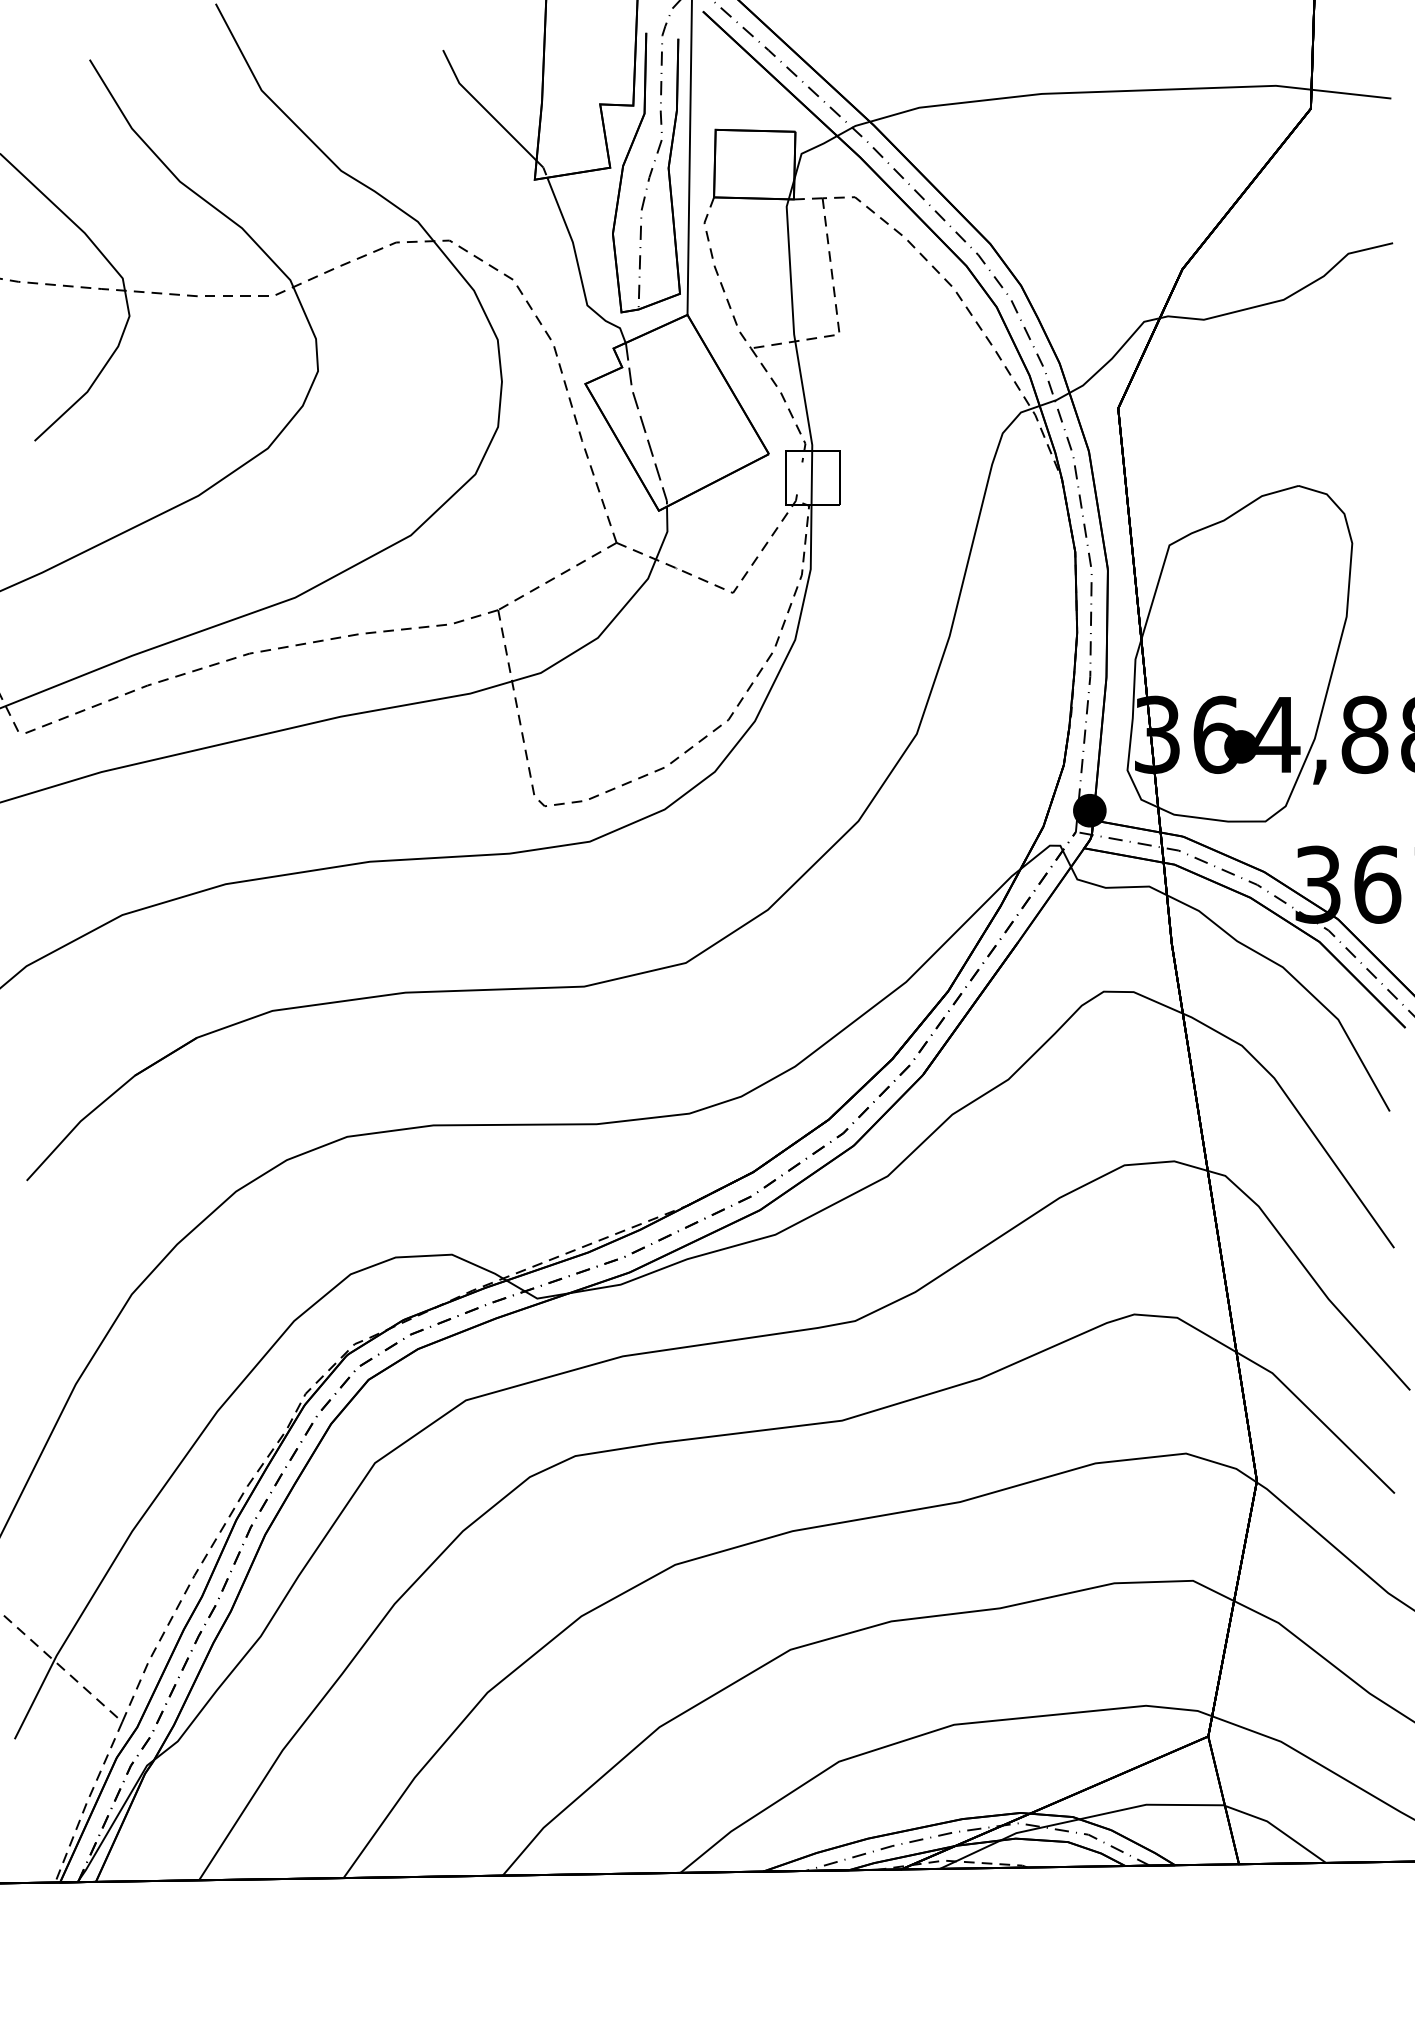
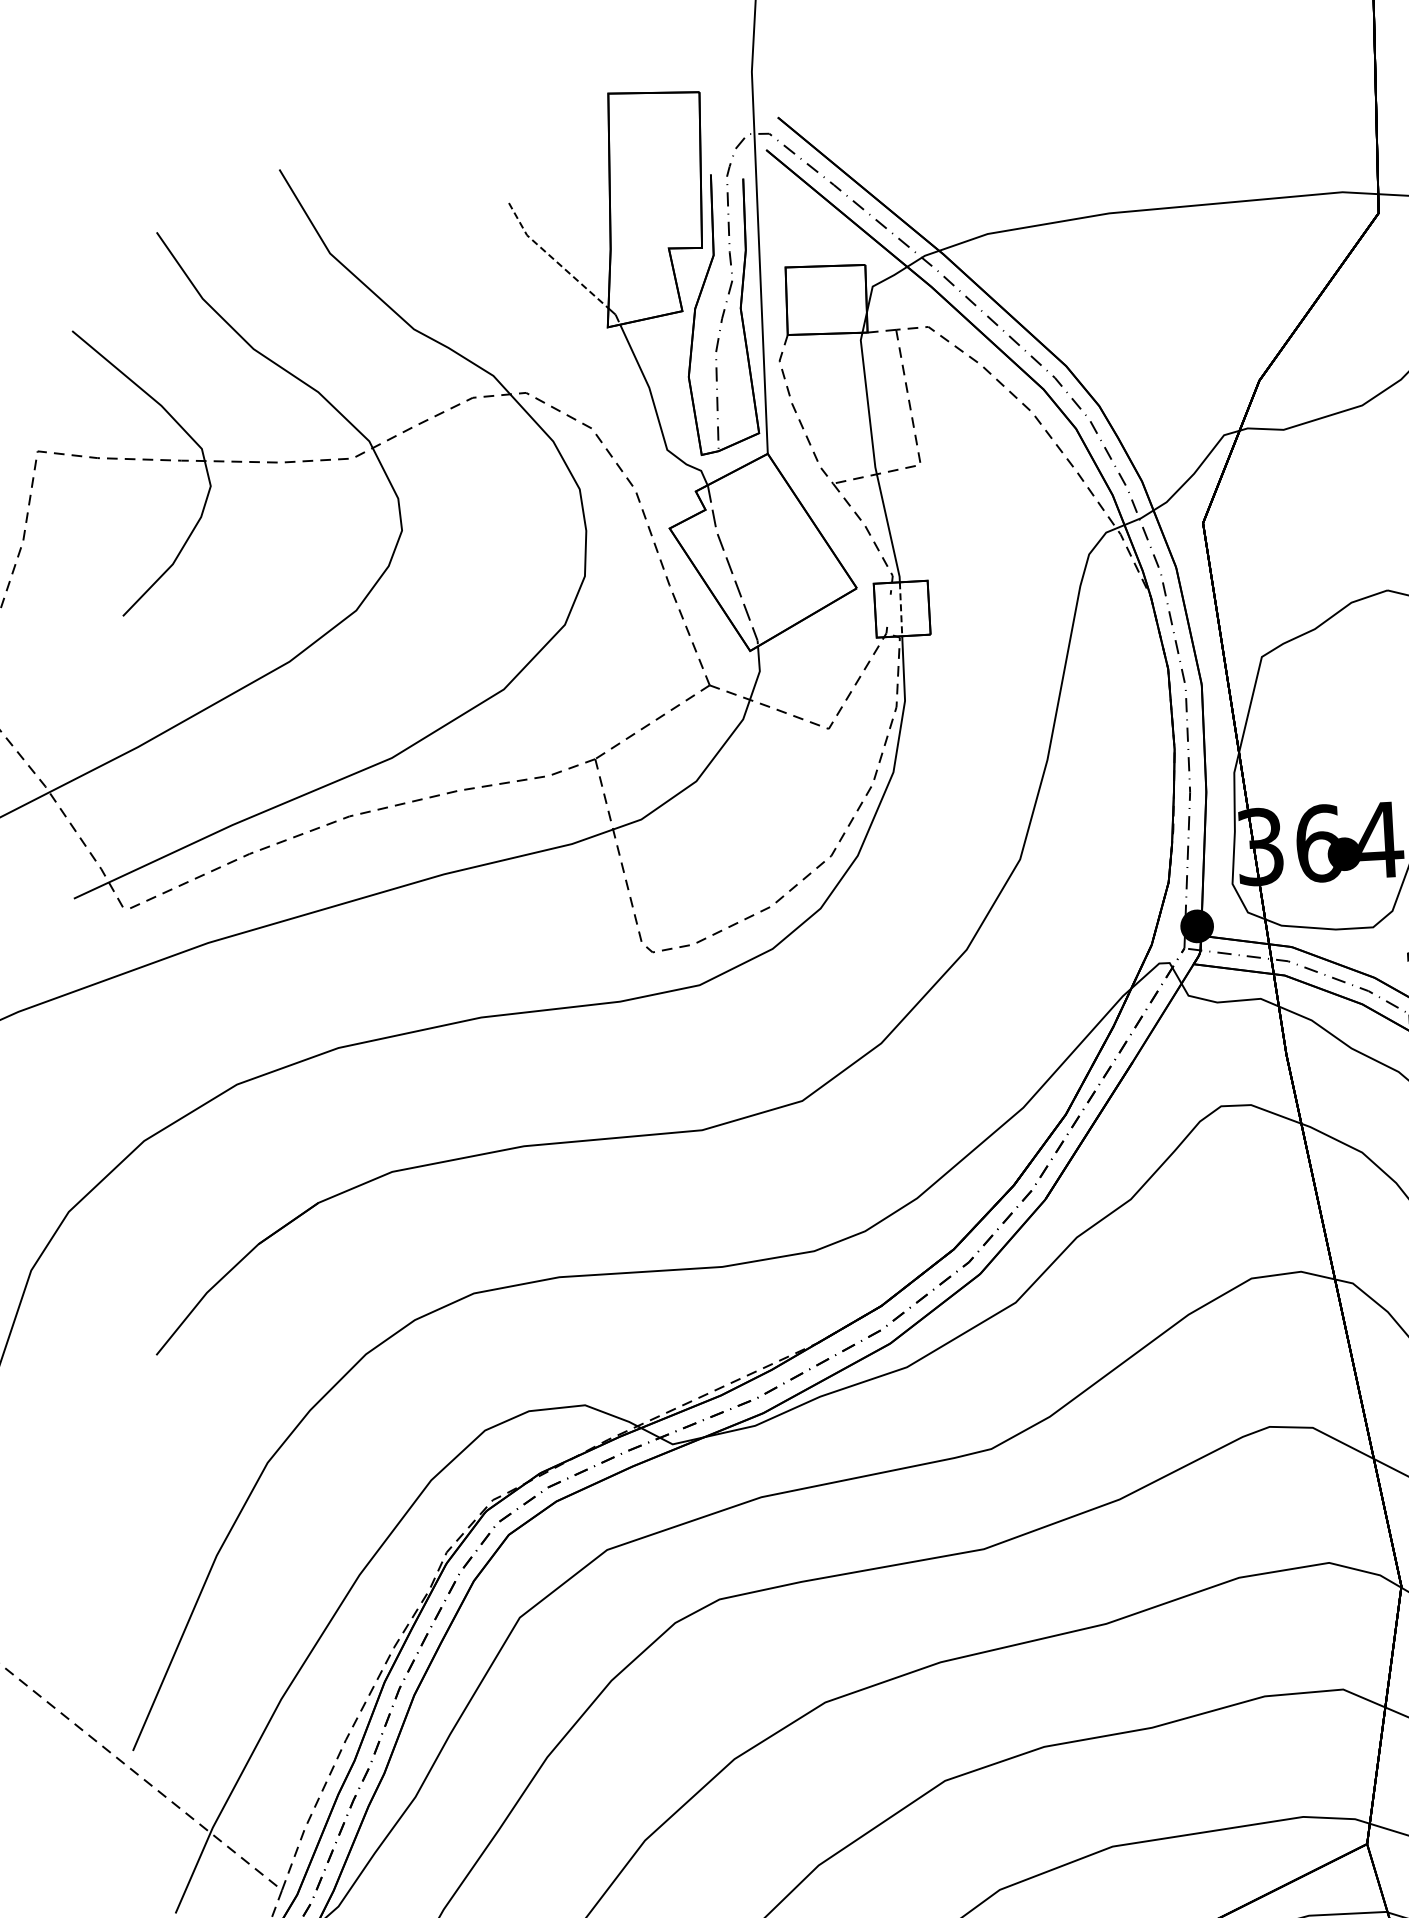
line: (484, 108) -> (553, 259), solid -> dashed
line: (811, 477) -> (900, 609), solid -> dashed

